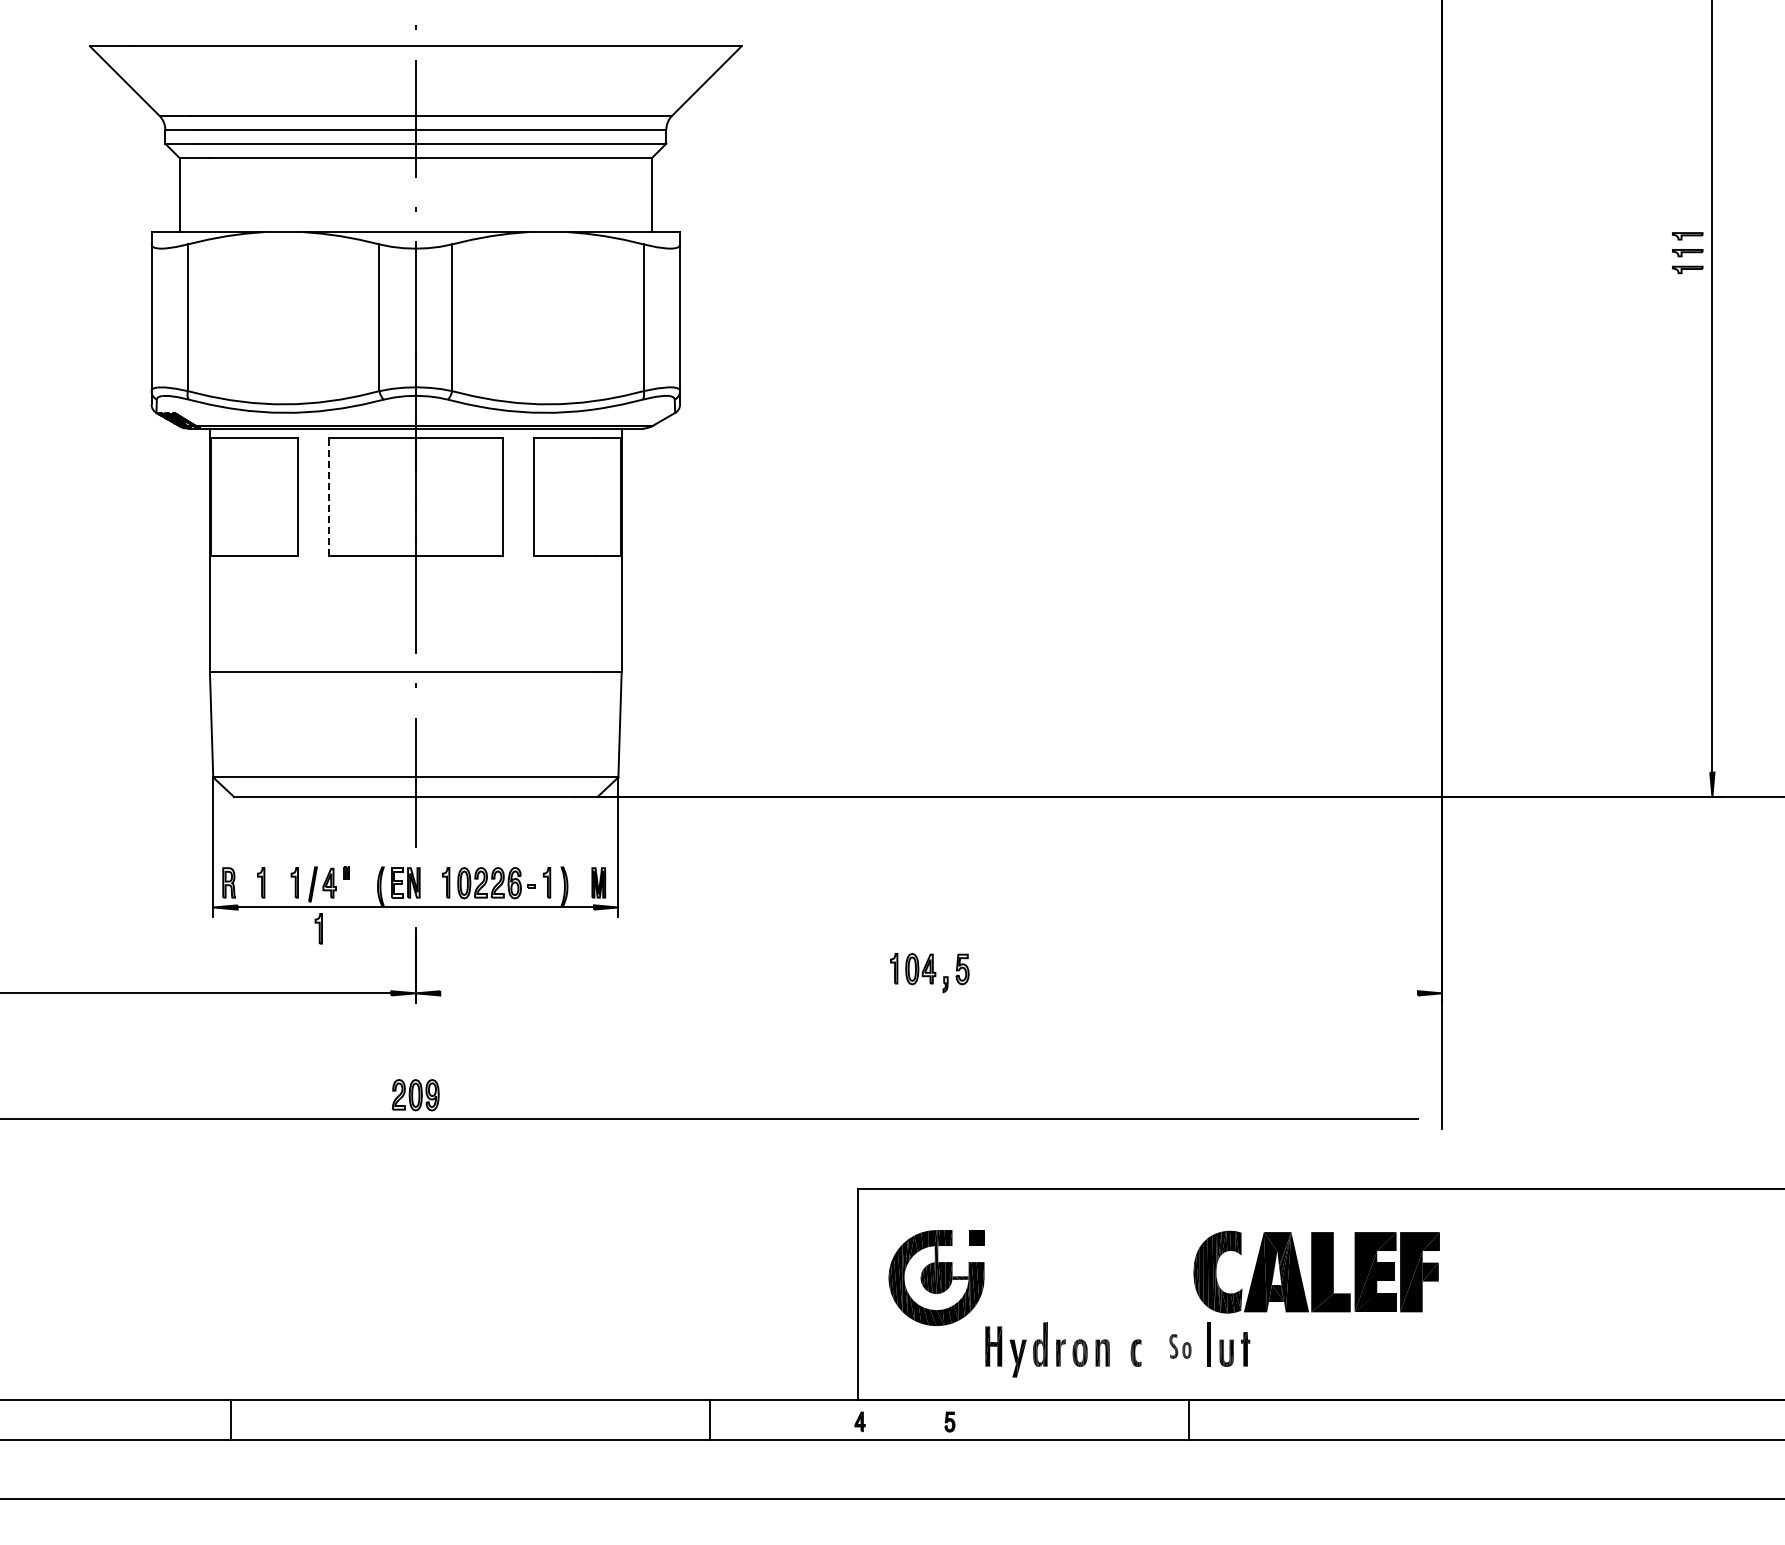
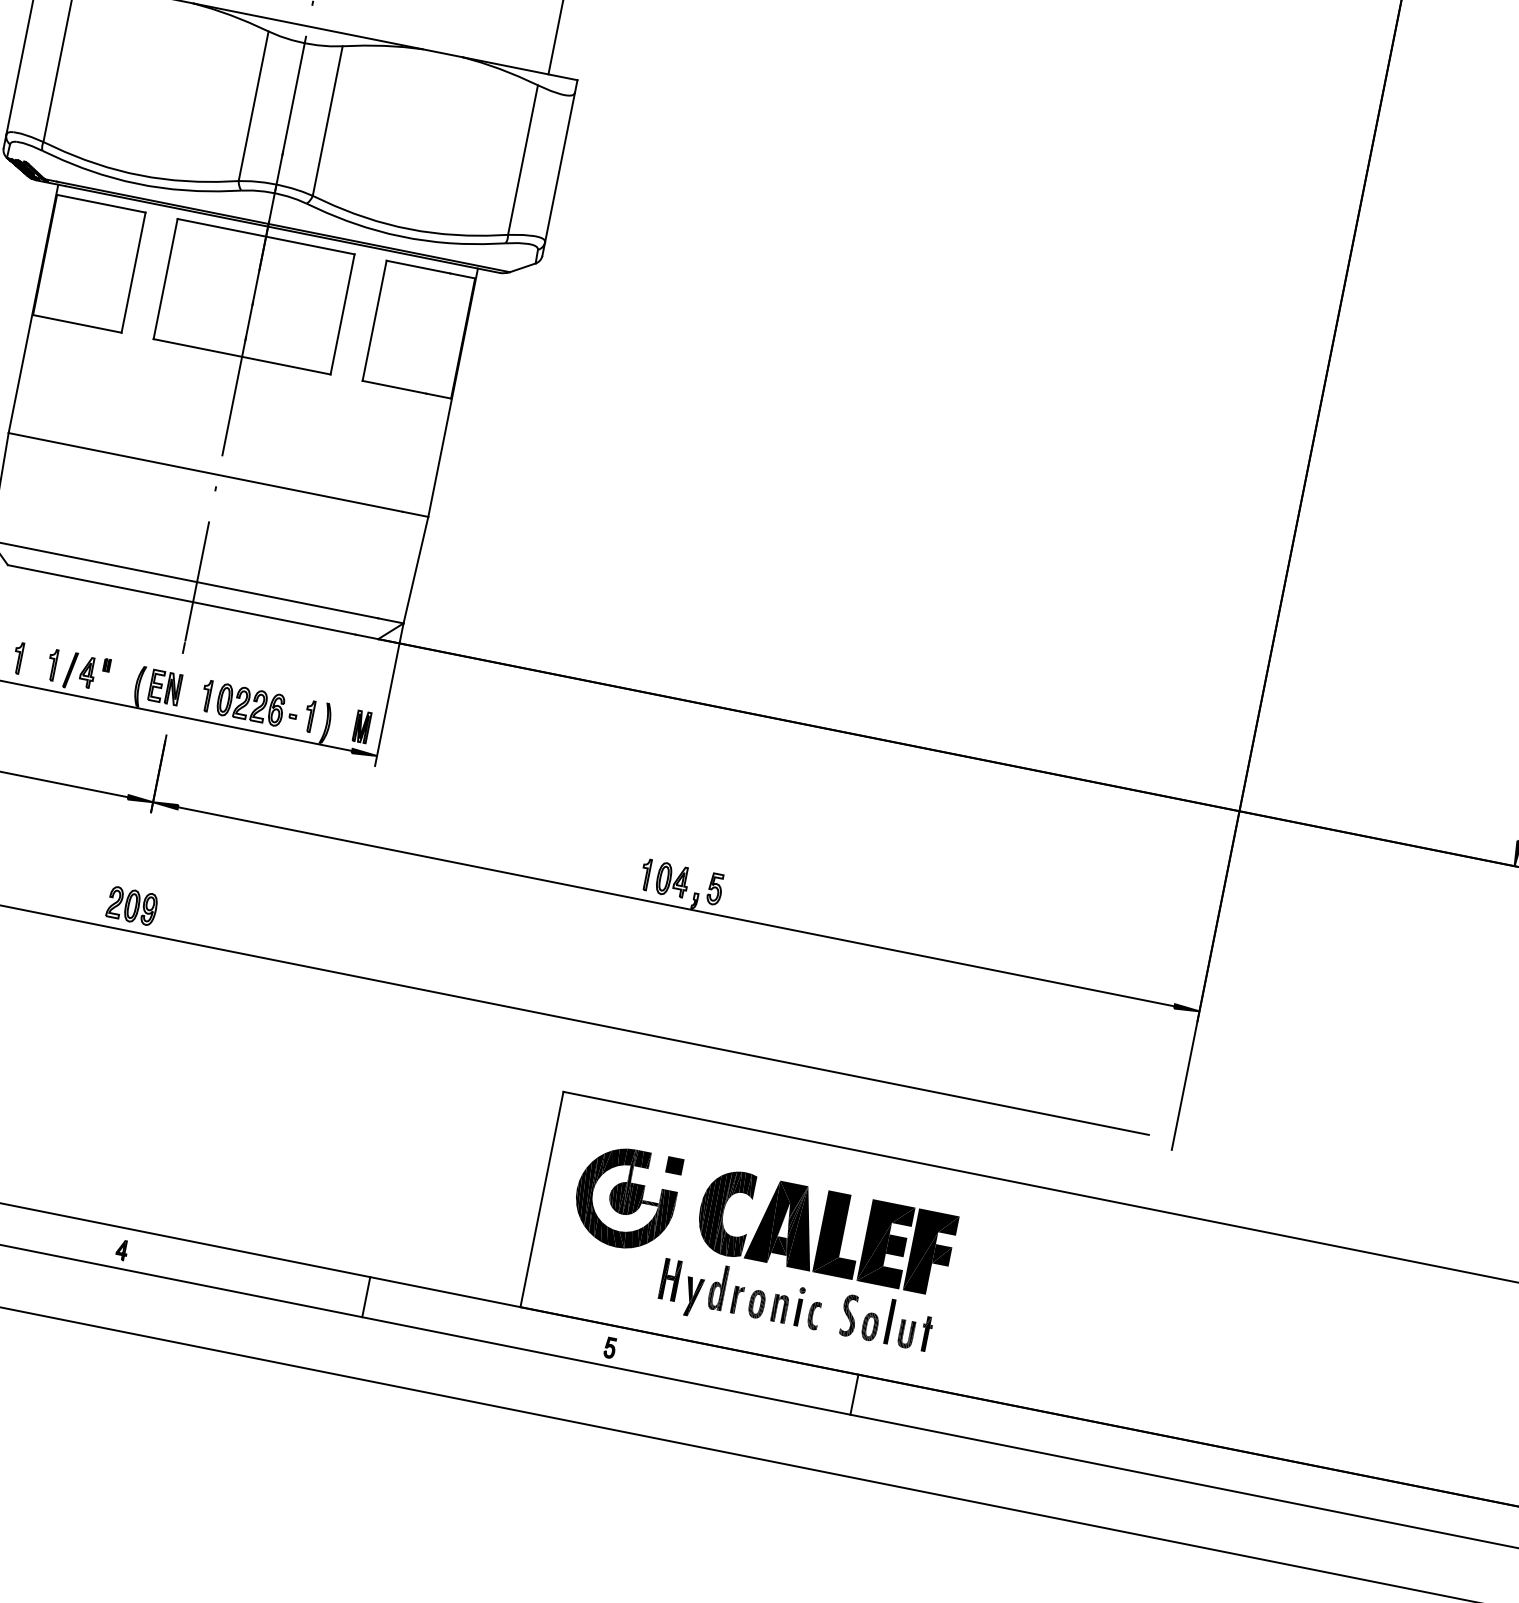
line: (328, 497) -> (165, 279), dashed -> solid
part: (318, 928) -> (67, 716), removed
line: (928, 993) -> (675, 906), added
part: (1316, 1271) -> (825, 1231), moved
part: (1180, 1346) -> (860, 1317), size x1.67
part: (1120, 1347) -> (799, 1306), added
part: (859, 1421) -> (121, 1249), moved

